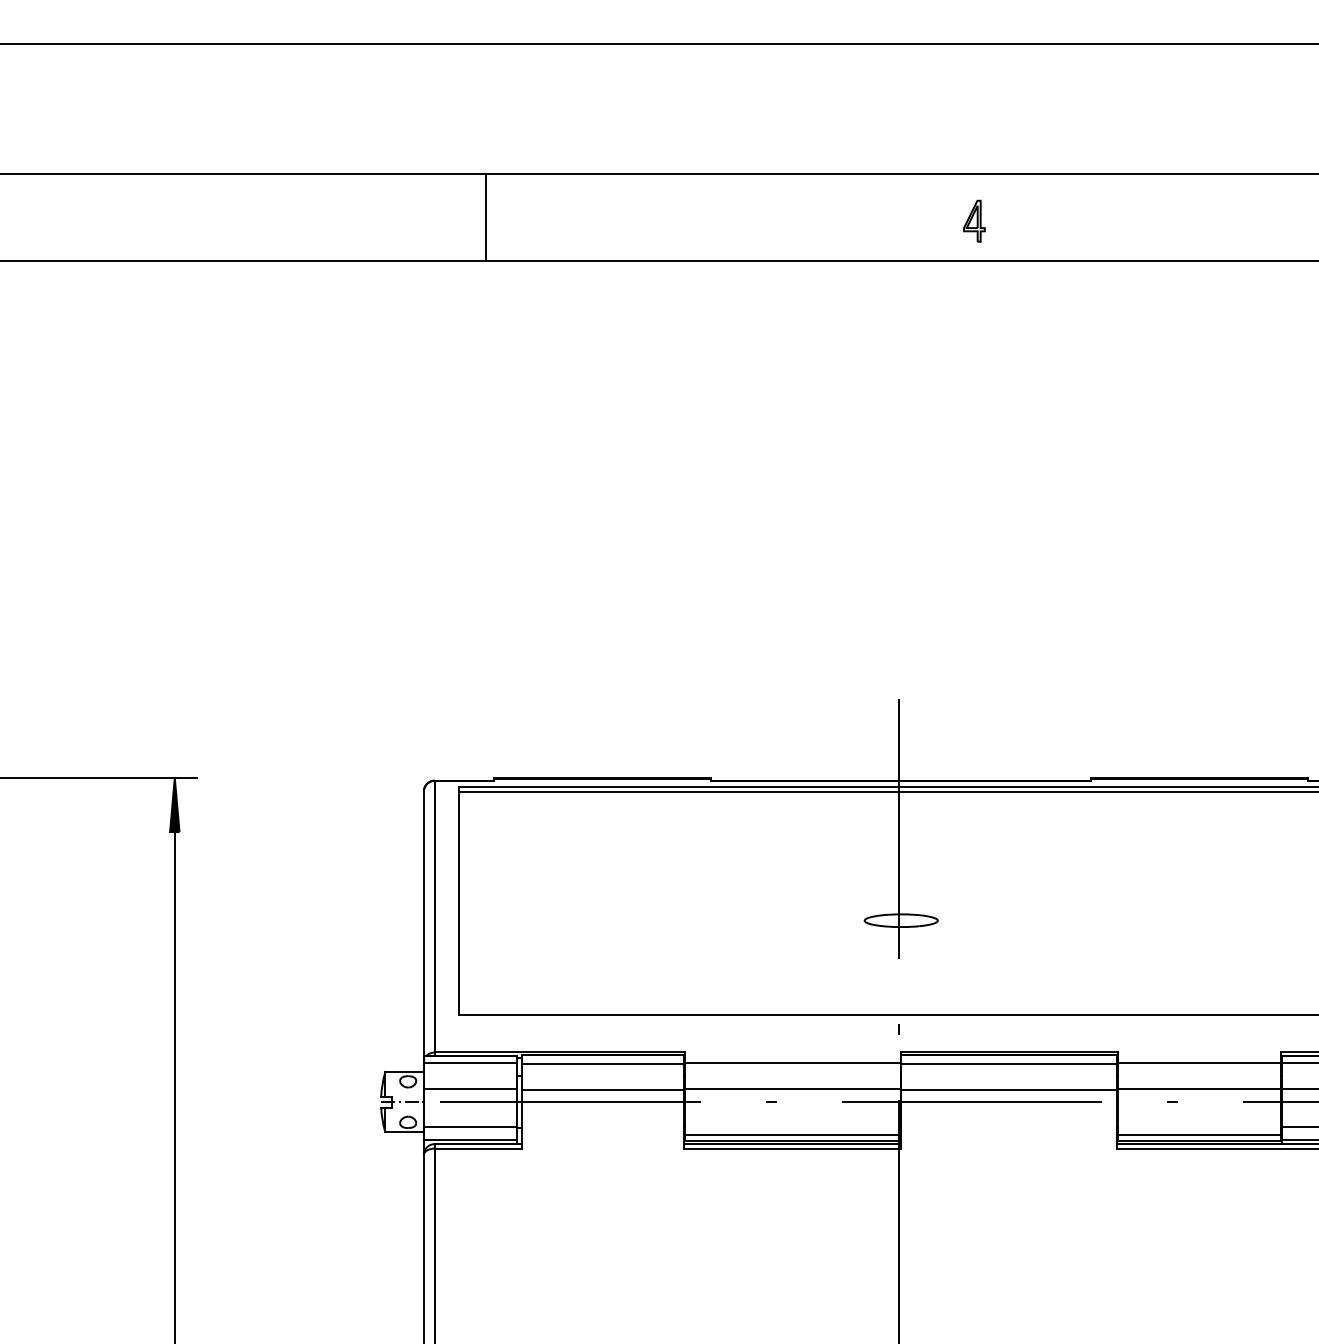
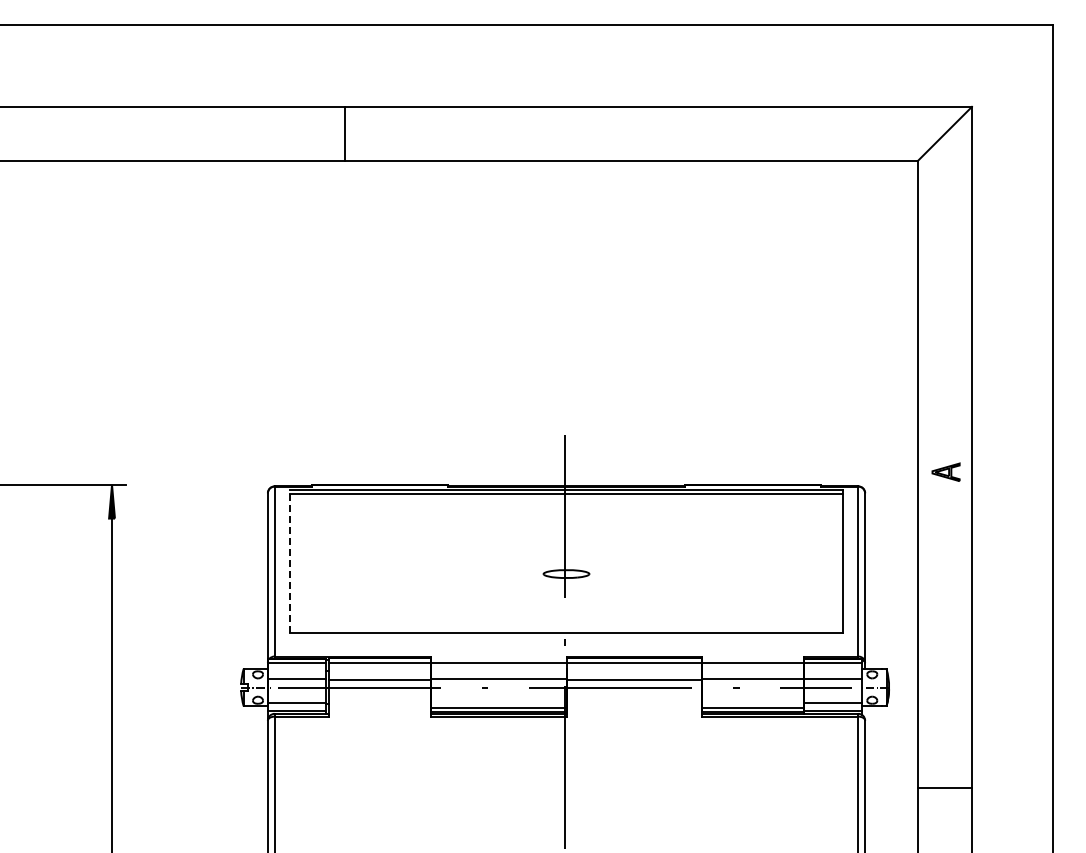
line: (485, 216) -> (344, 133), moved
part: (973, 221) -> (611, 136), removed
line: (458, 900) -> (289, 561), solid -> dashed

